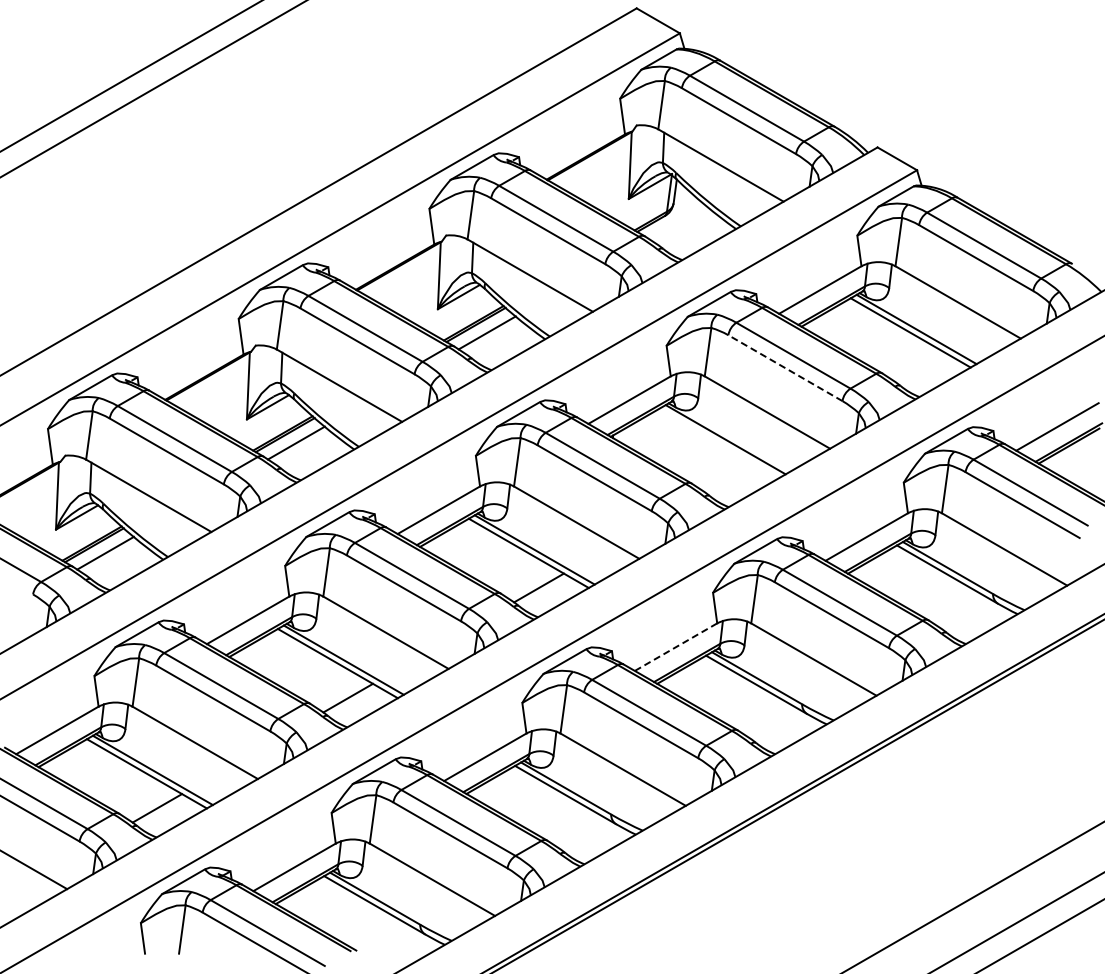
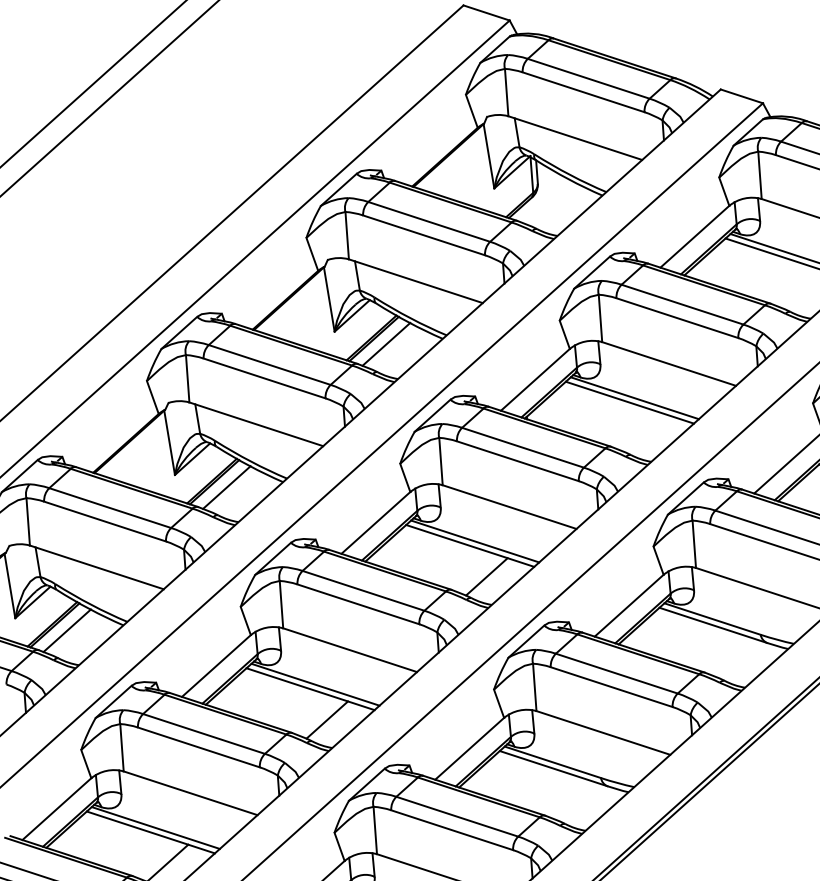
line: (785, 368) -> (677, 318), dashed -> solid
line: (719, 442) -> (629, 402), added
line: (676, 647) -> (629, 605), dashed -> solid

